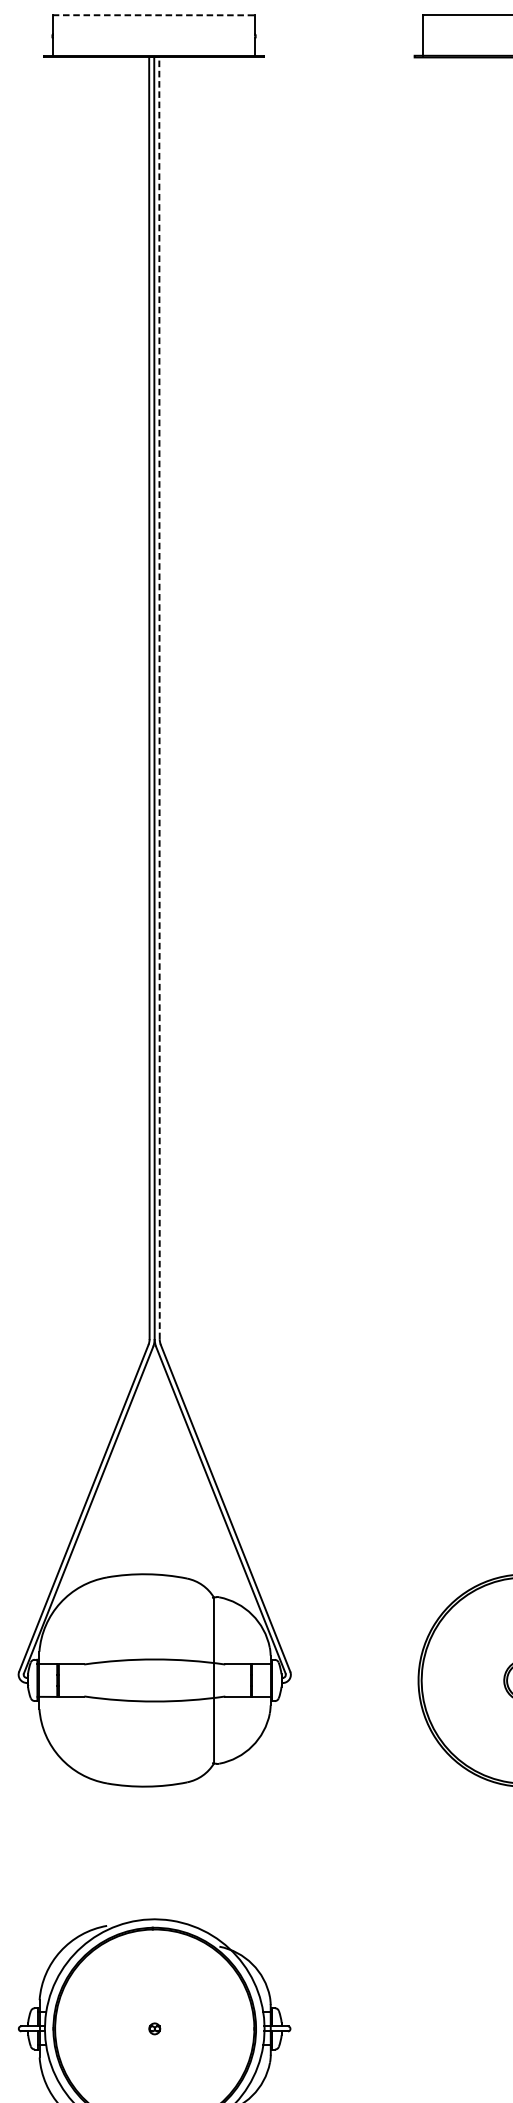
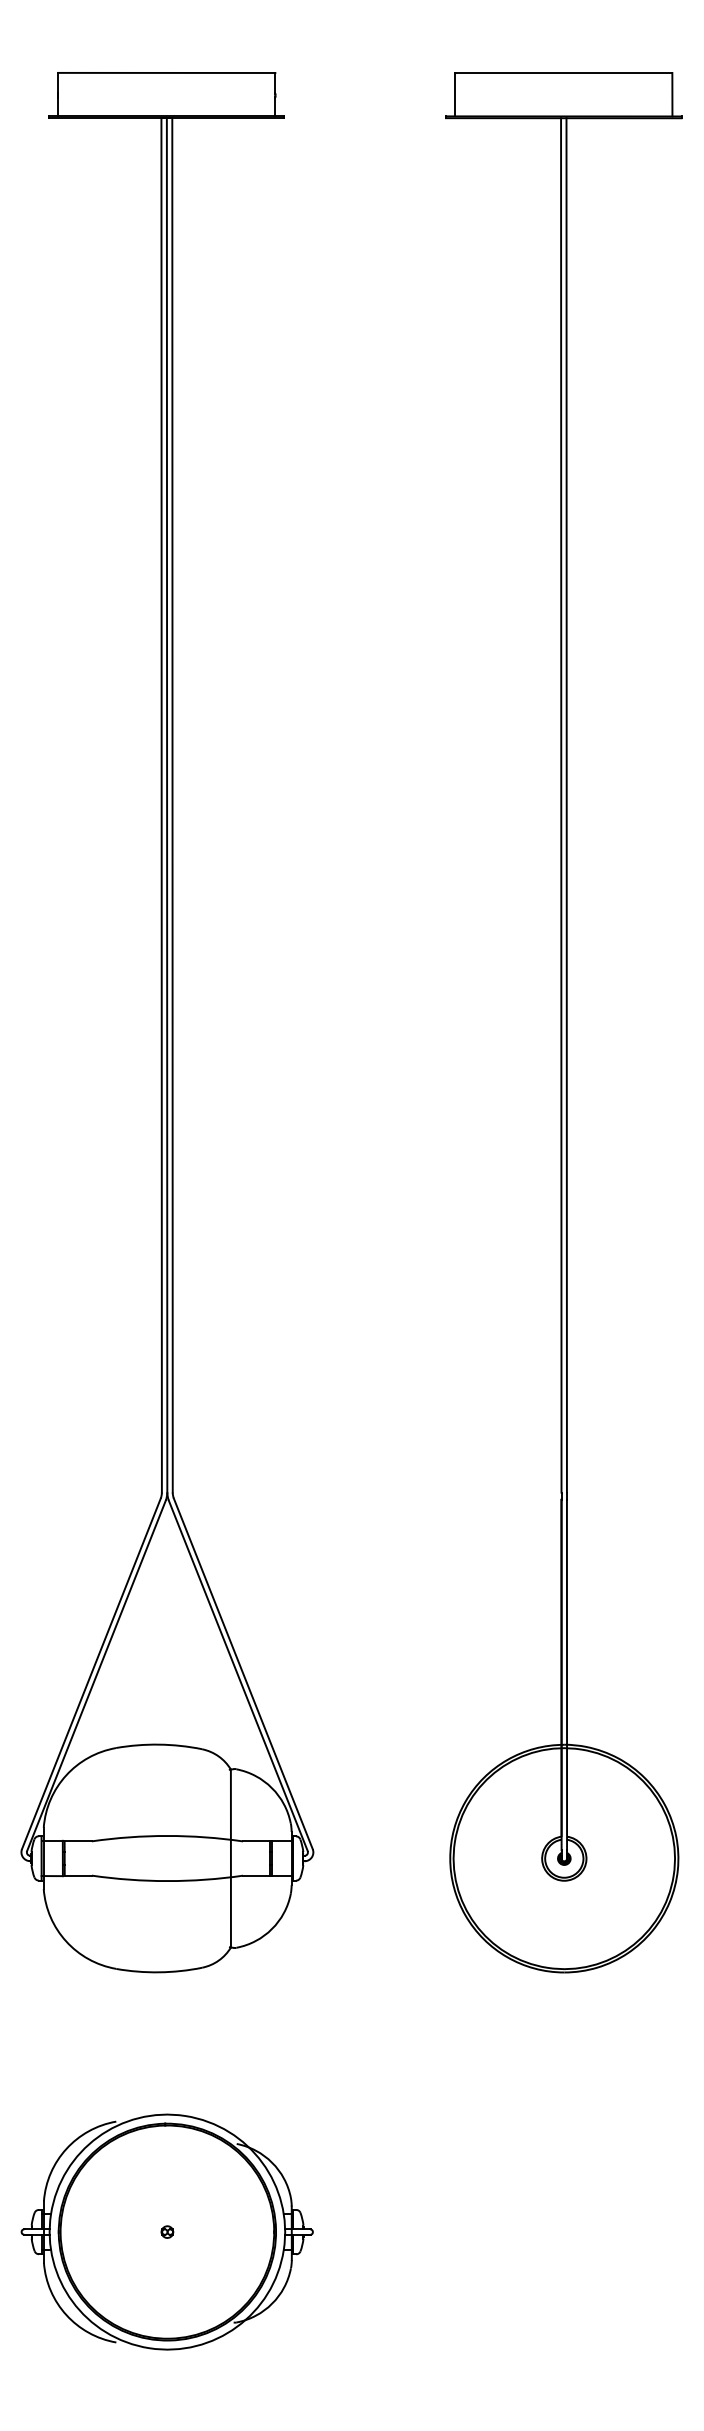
line: (153, 14) -> (166, 72), dashed -> solid
line: (159, 697) -> (172, 804), dashed -> solid

